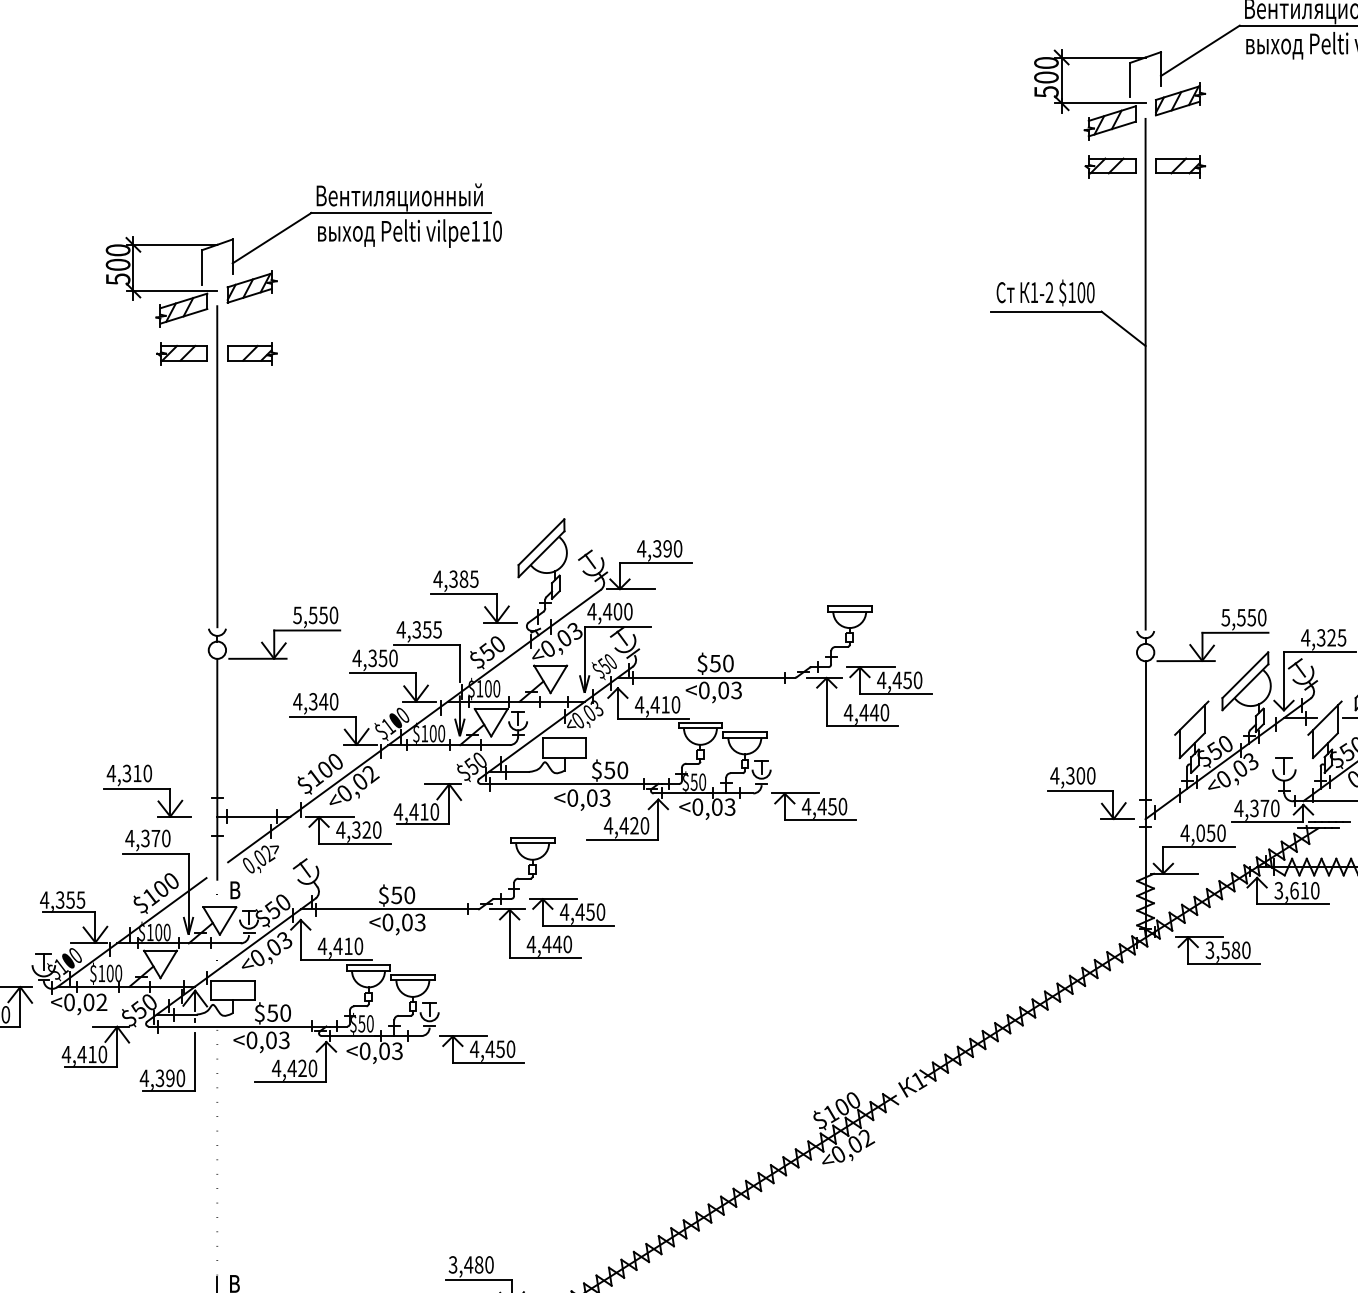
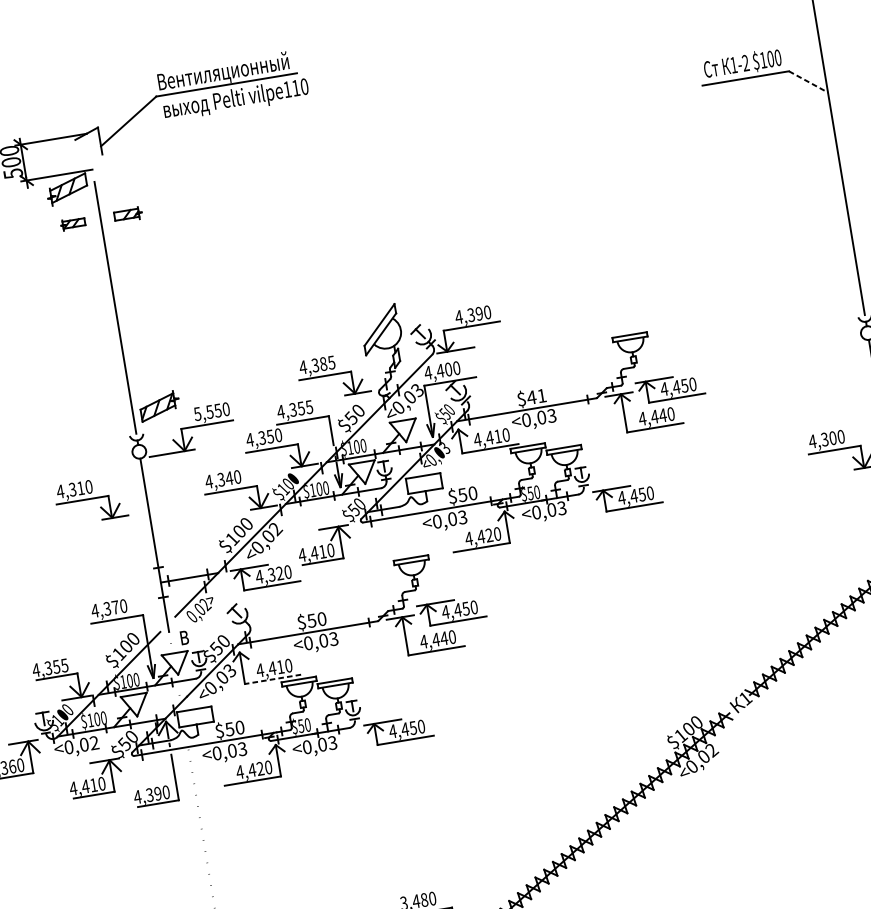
line: (202, 267) -> (77, 153), removed
part: (251, 286) -> (159, 406), moved
line: (1123, 328) -> (808, 81), solid -> dashed
part: (181, 353) -> (72, 223), size x0.6
part: (252, 353) -> (128, 214), size x0.7
text: (721, 663) -> (536, 396), $50 -> $41
part: (147, 790) -> (91, 500), moved
line: (336, 960) -> (273, 679), solid -> dashed

